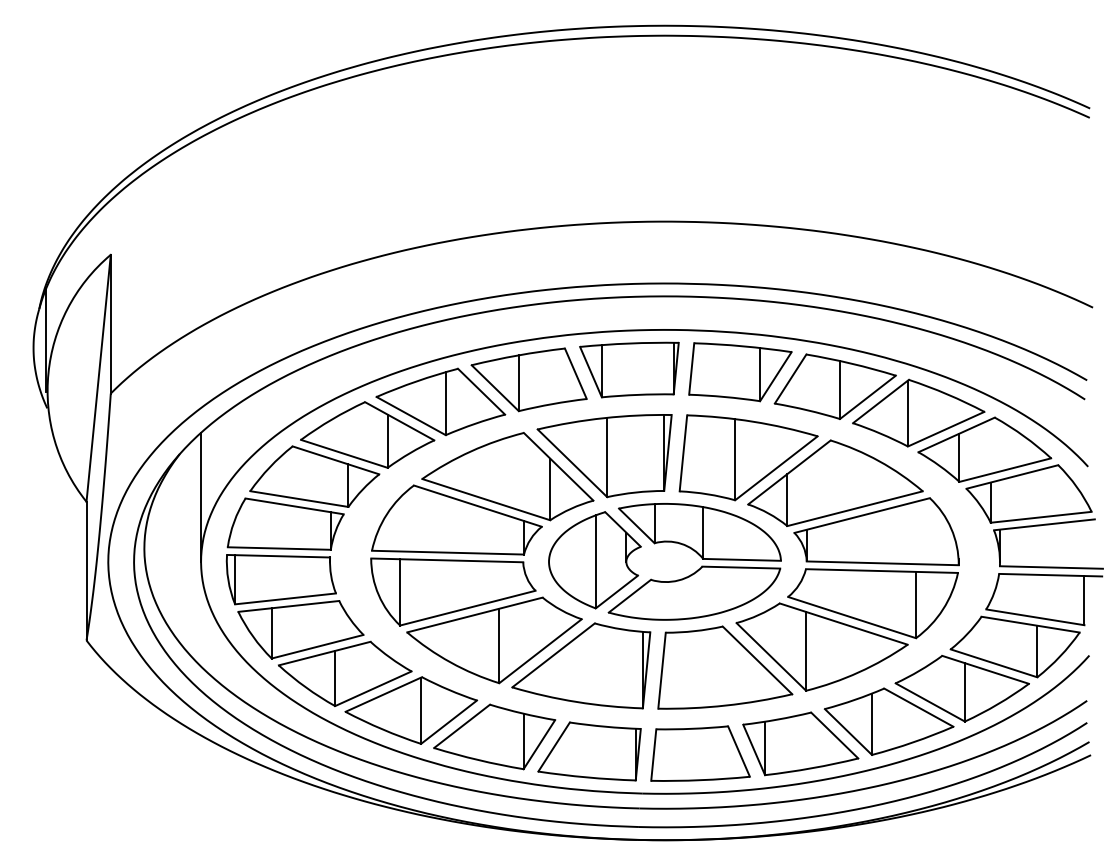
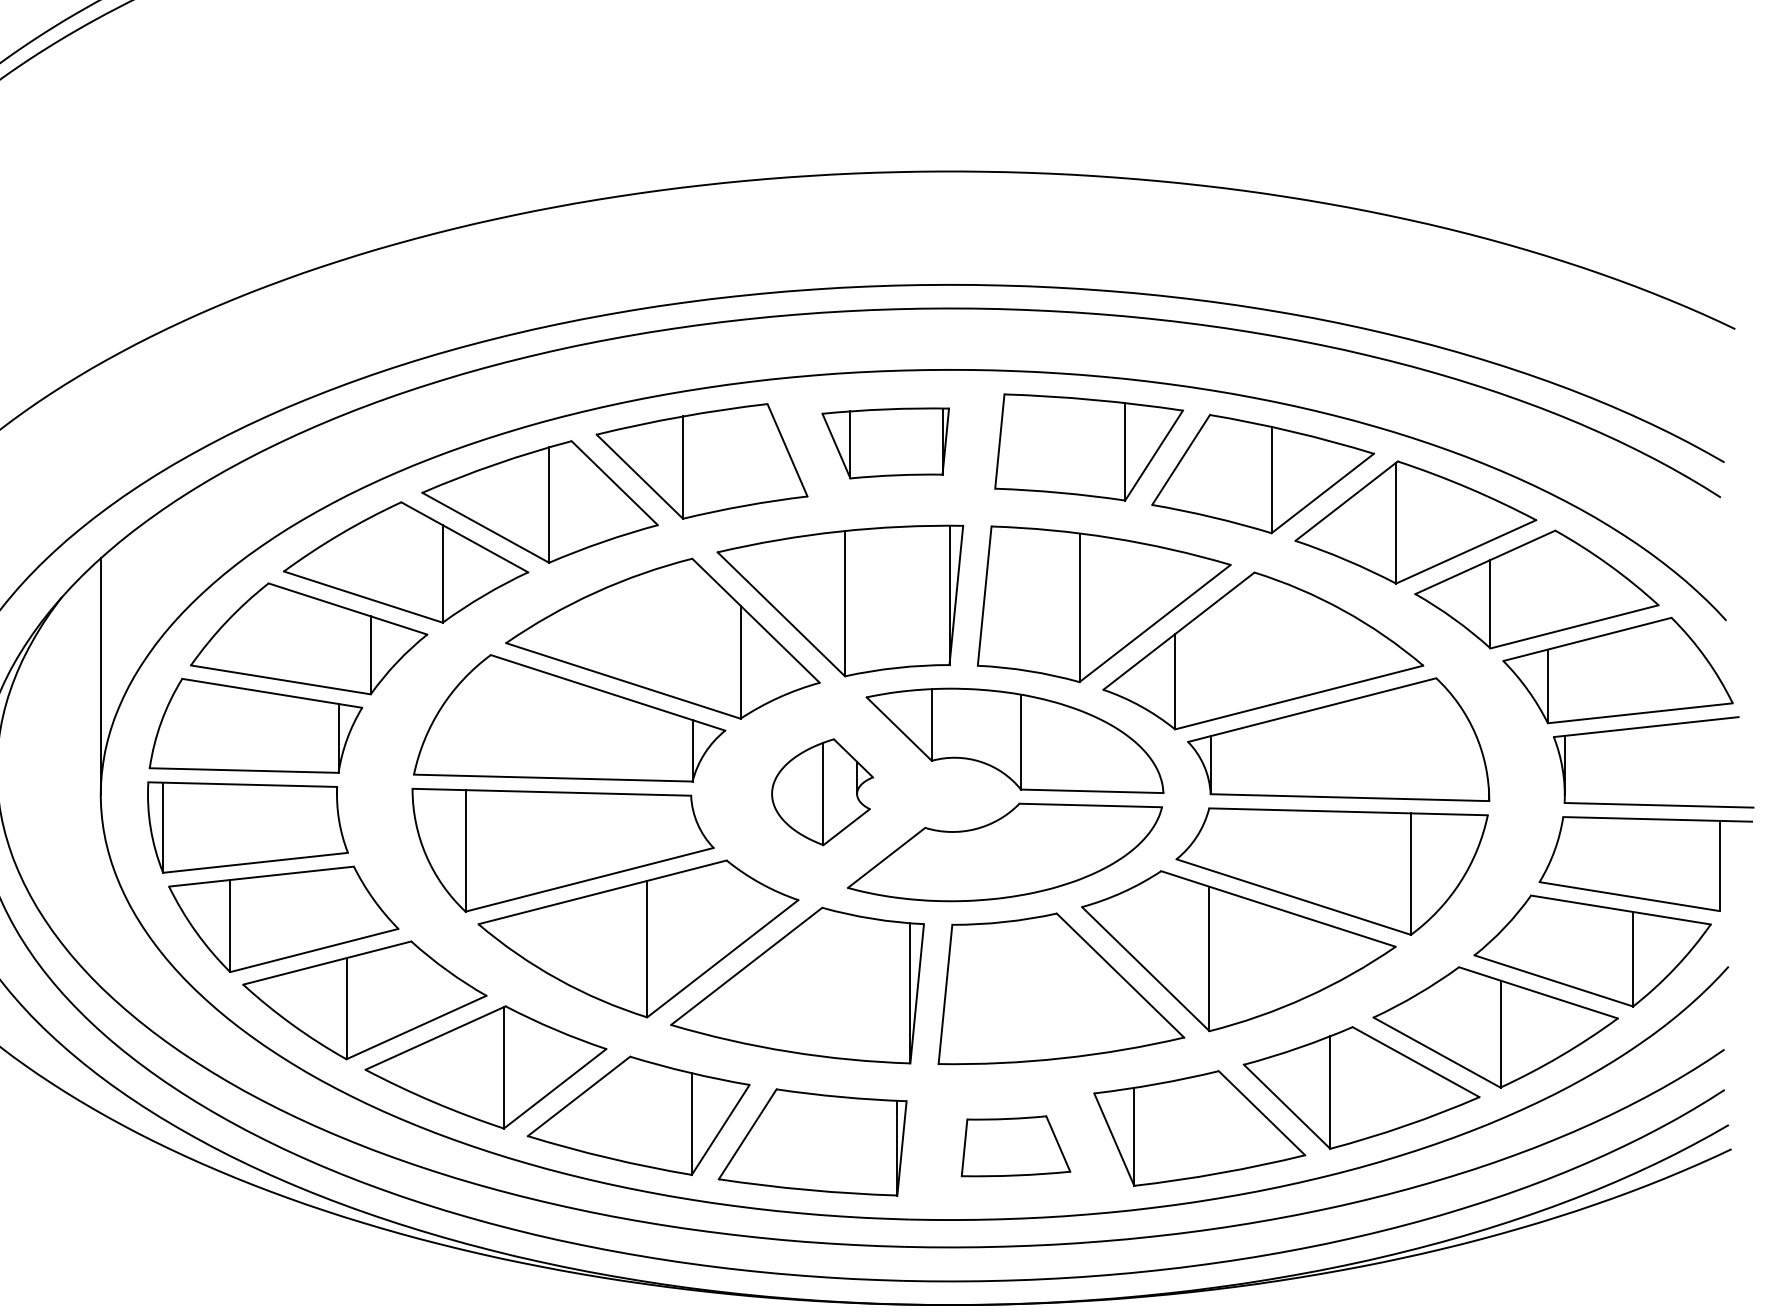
part: (629, 369) -> (885, 442), size x0.7
part: (594, 560) -> (821, 792), size x0.6
part: (700, 753) -> (1015, 1146), size x0.6

